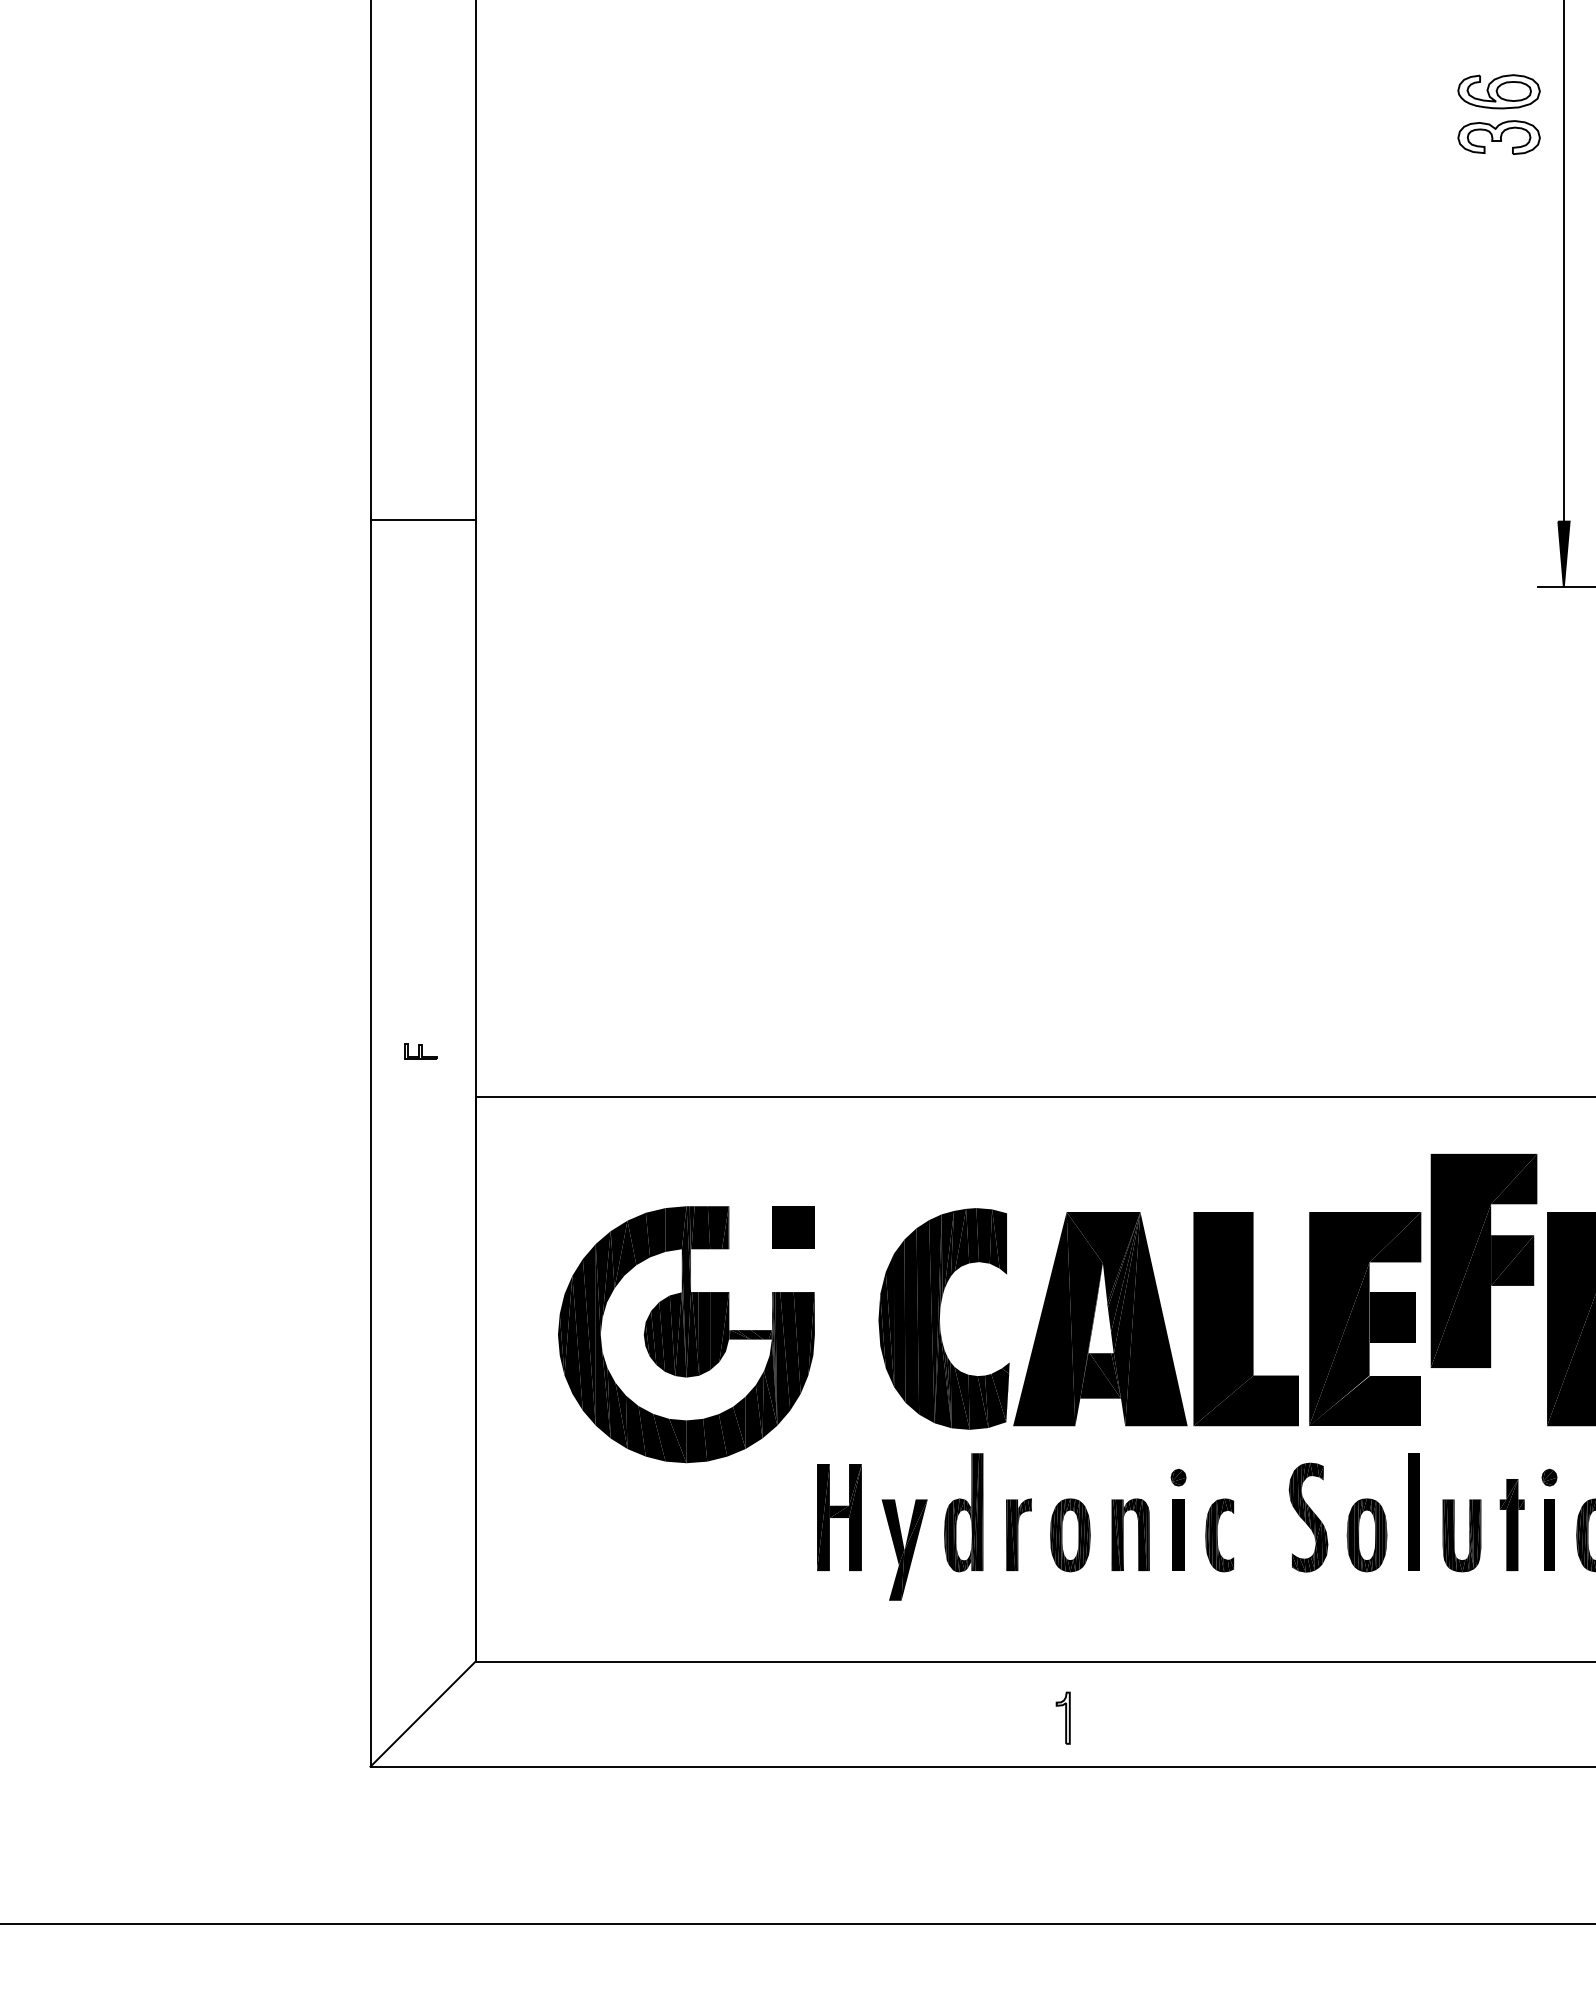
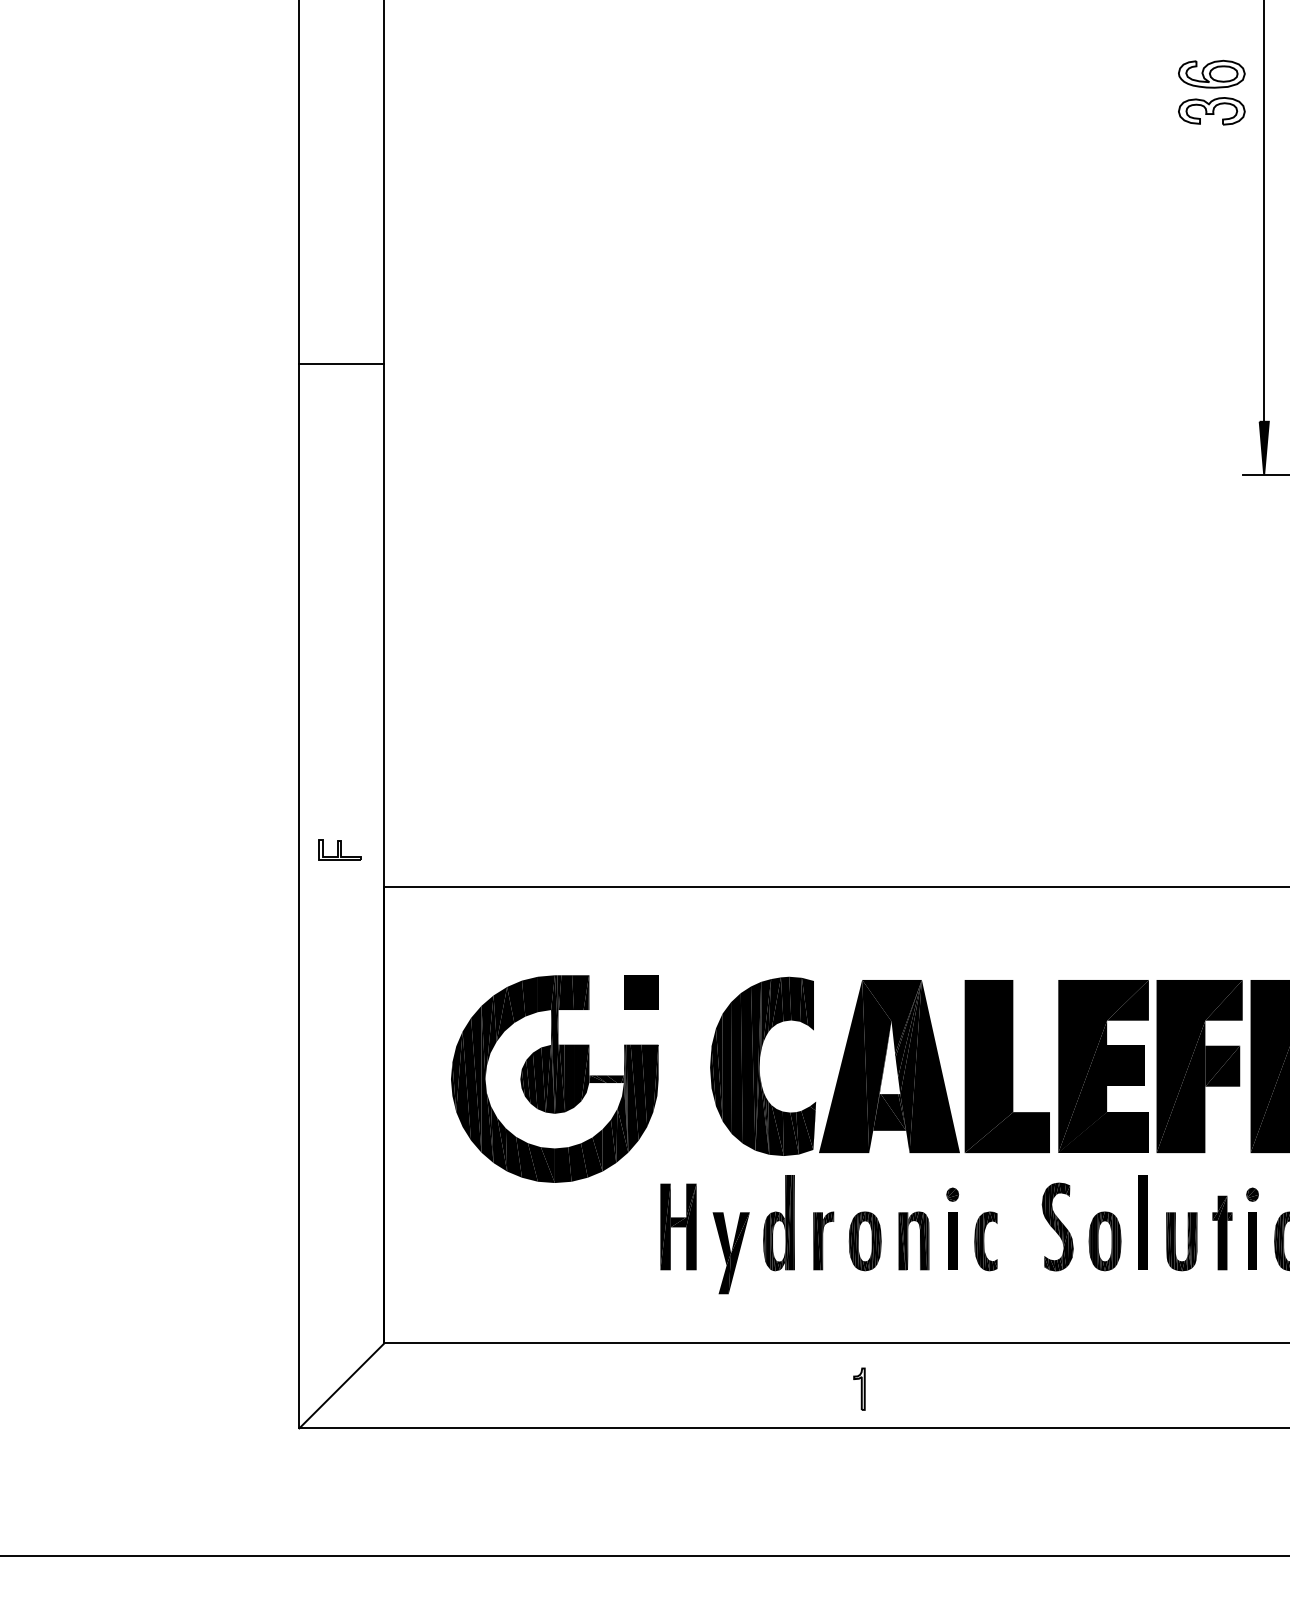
line: (422, 520) -> (341, 363), moved
part: (420, 1050) -> (339, 849), size x1.67
part: (1483, 1260) -> (1199, 1066), moved

